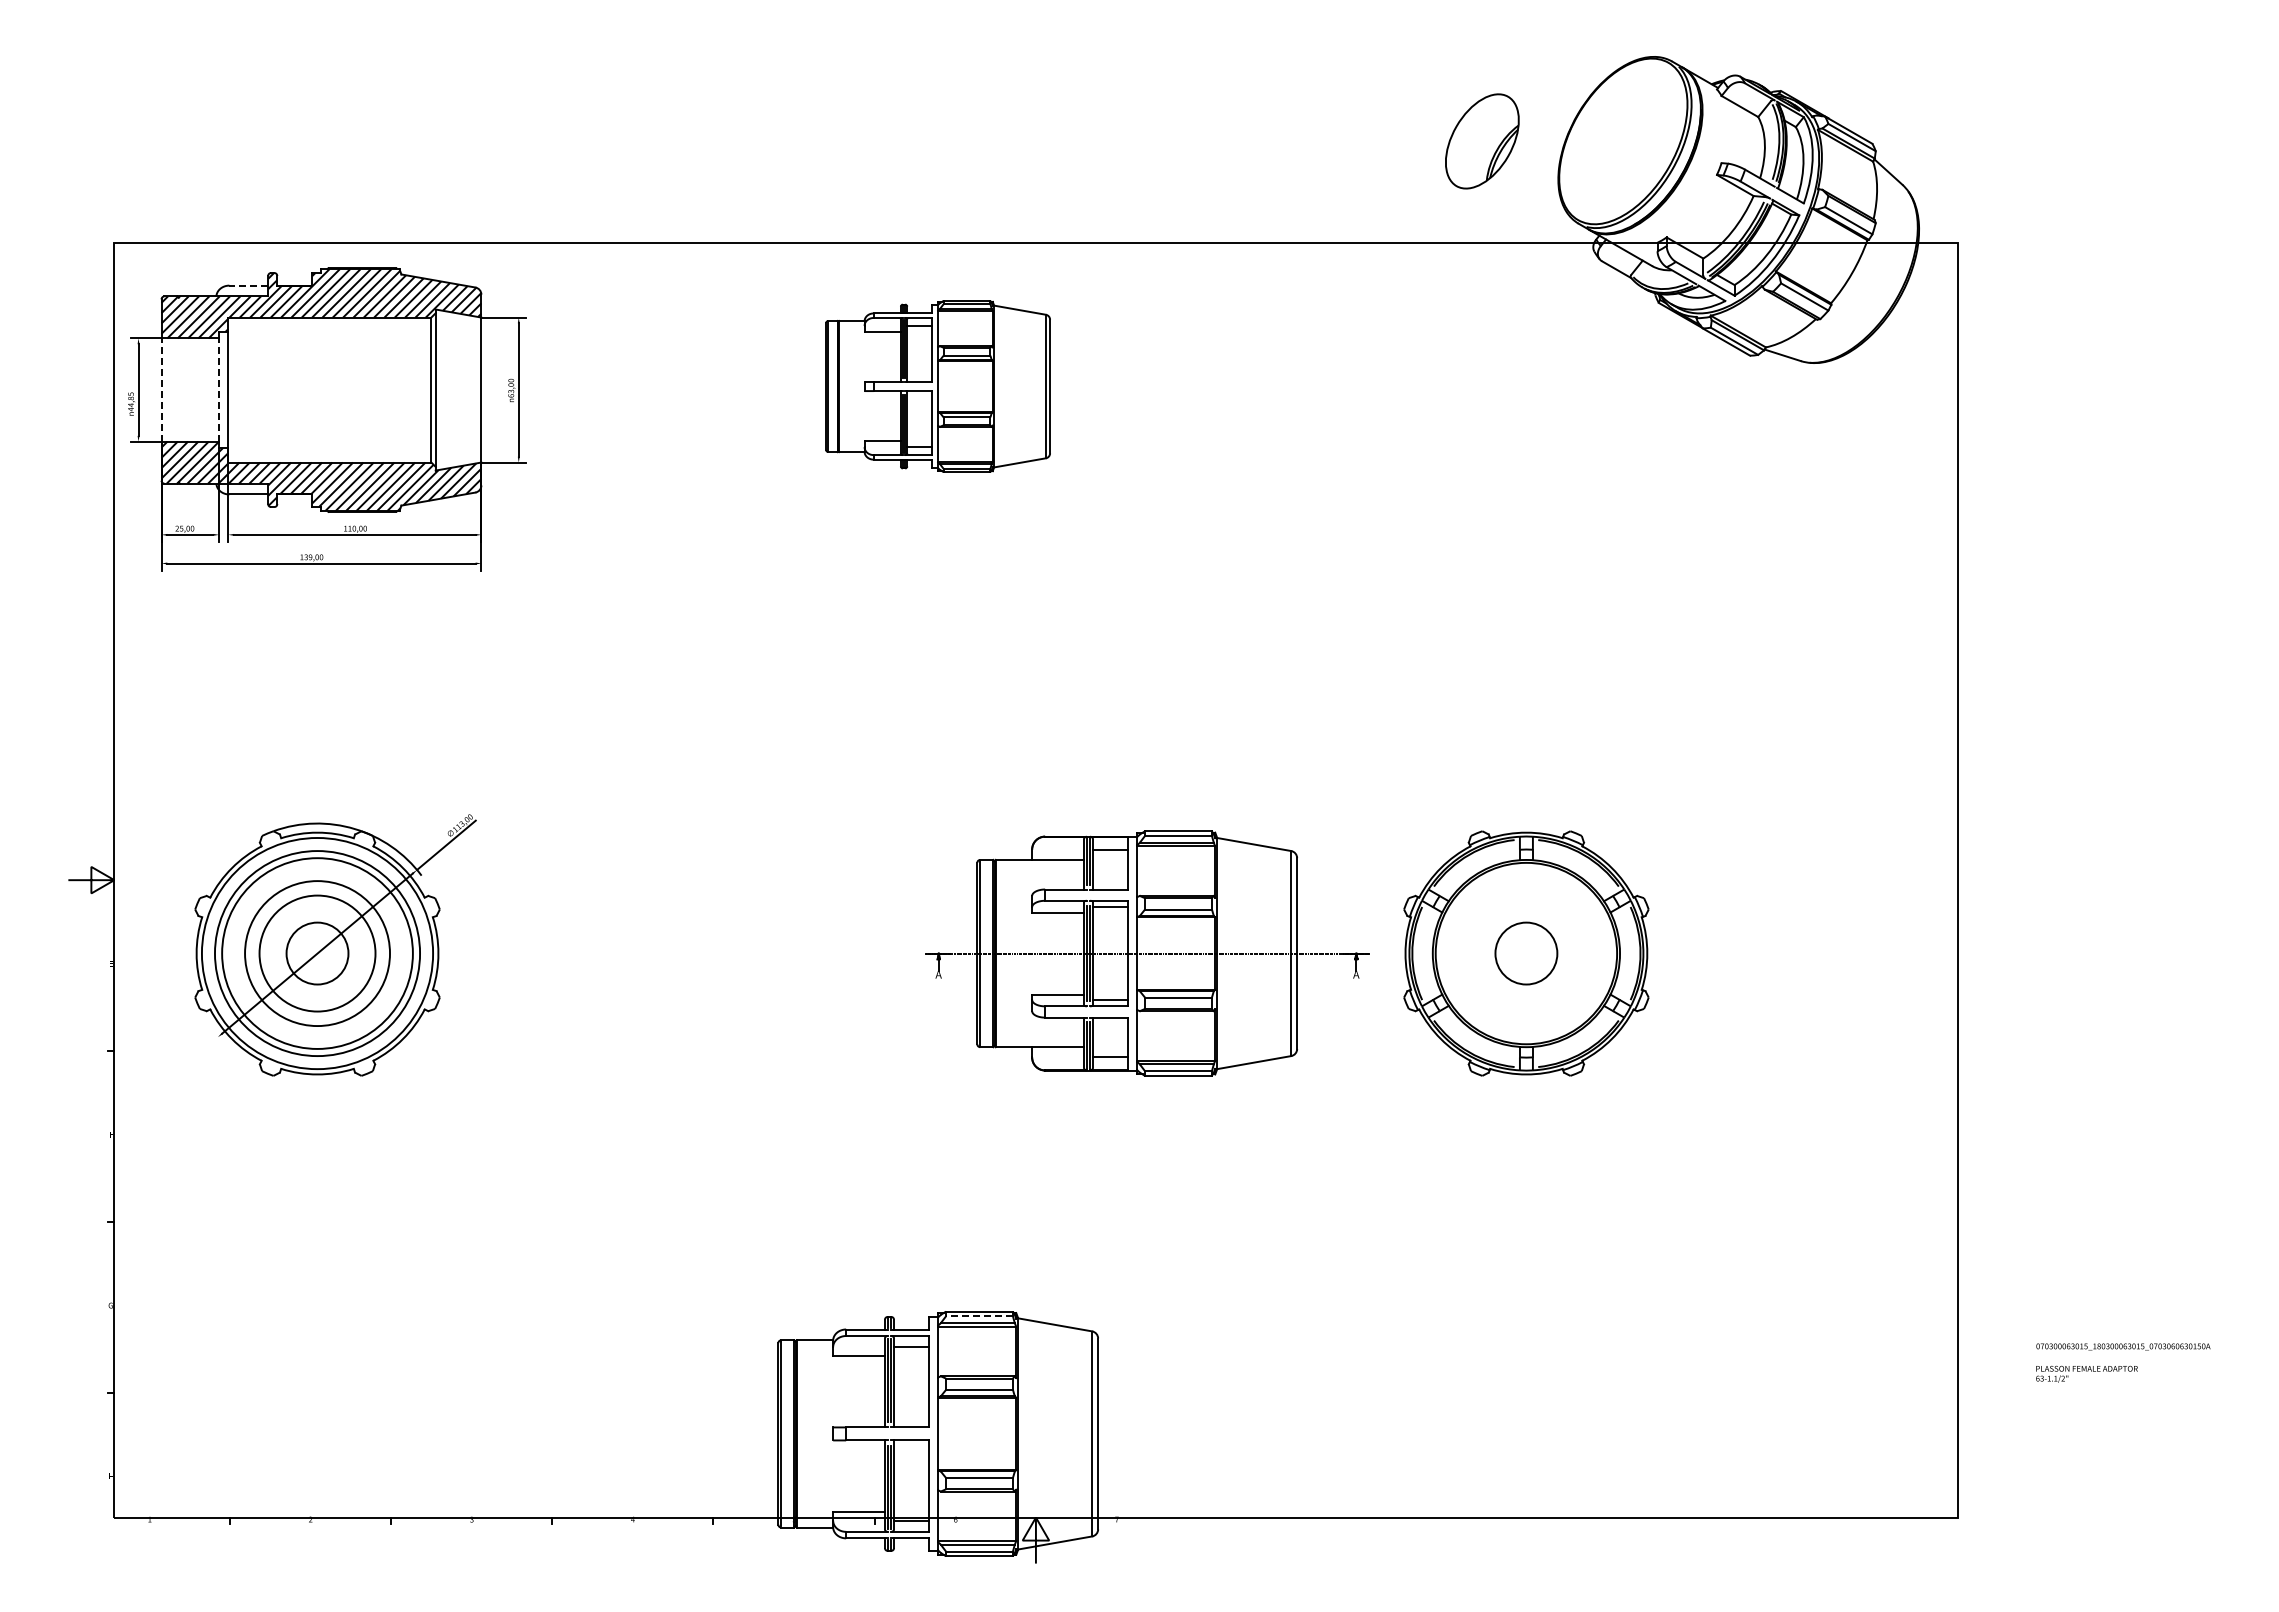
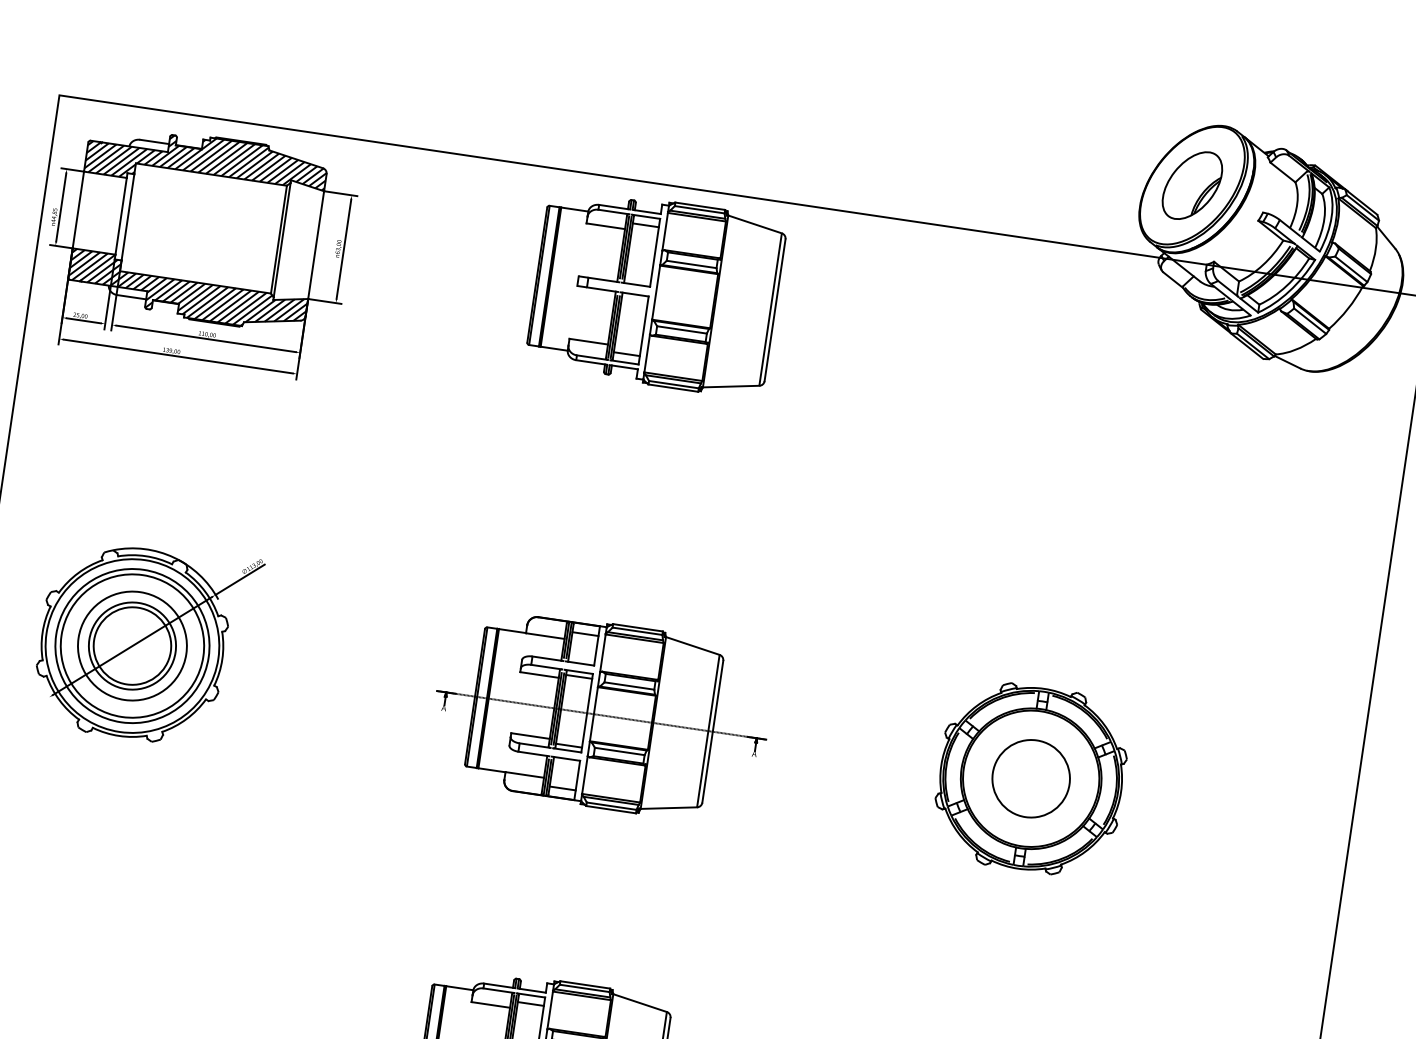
part: (1482, 141) -> (1192, 185), moved
line: (248, 285) -> (154, 141), dashed -> solid
part: (937, 386) -> (655, 292), size x1.43
line: (161, 390) -> (78, 210), dashed -> solid
line: (219, 390) -> (121, 216), dashed -> solid
circle: (317, 953) -> (132, 646), size x1.67
part: (1147, 953) -> (601, 715), moved
circle: (1526, 953) -> (1031, 778), size x1.67
line: (978, 1316) -> (584, 988), dashed -> solid

